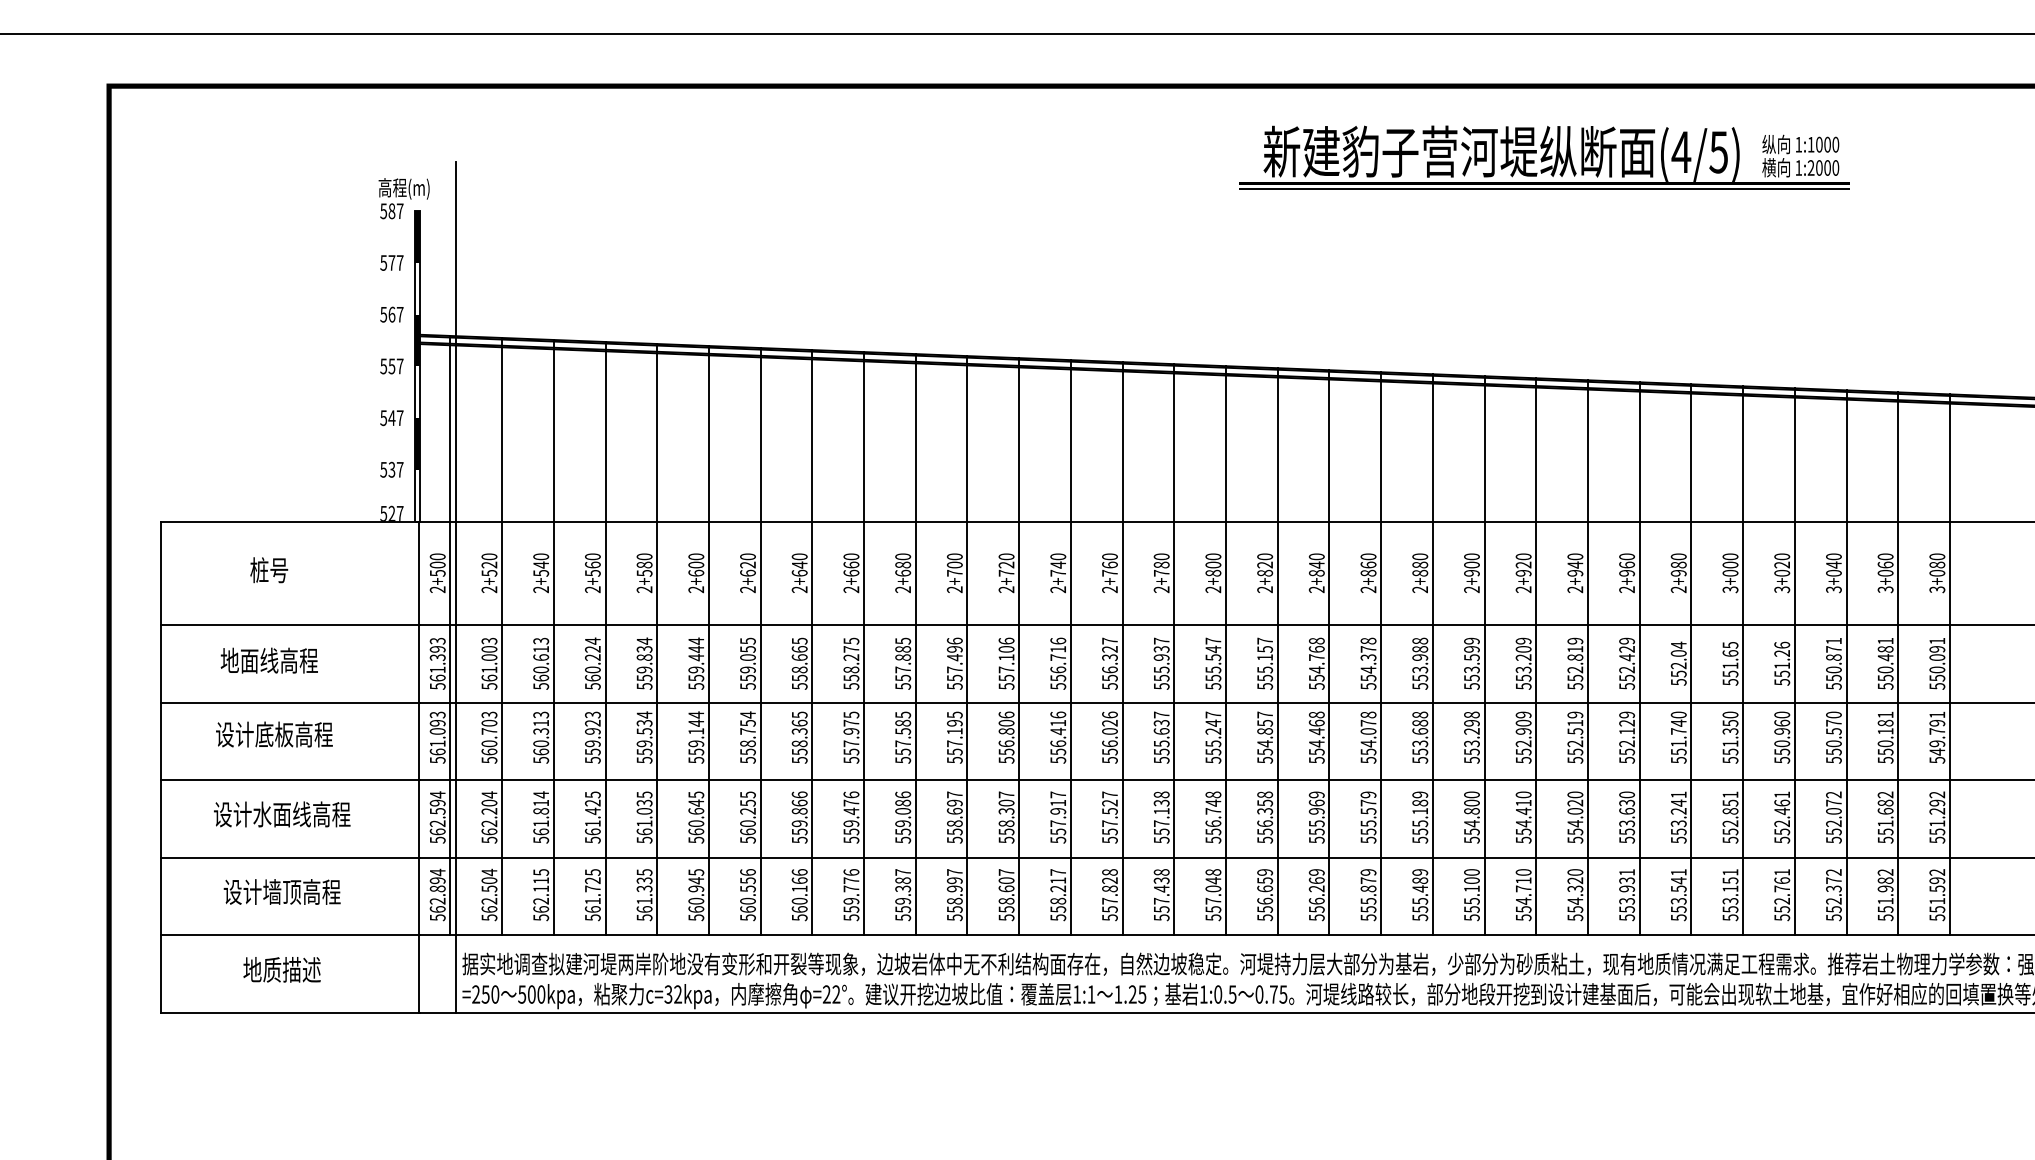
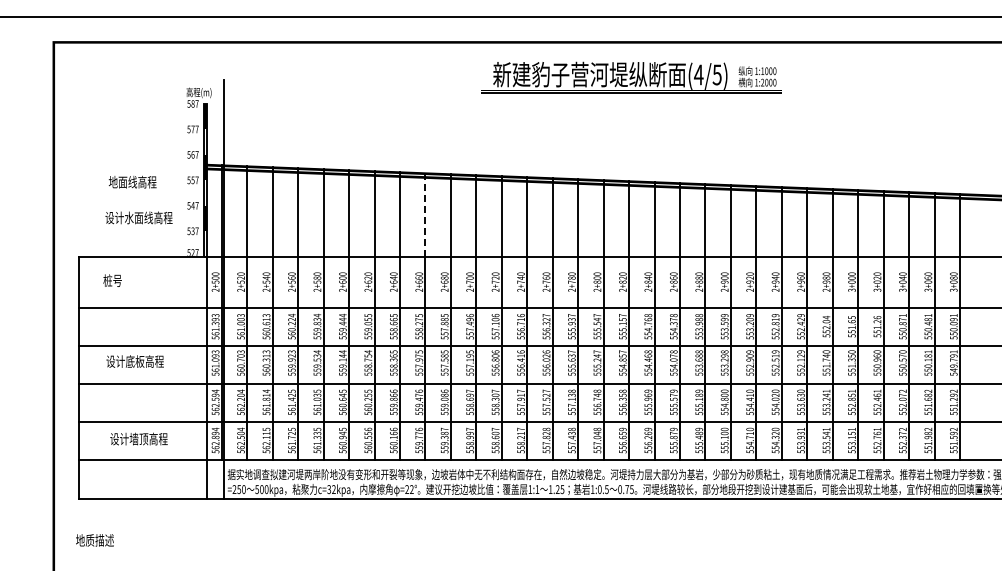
part: (1544, 157) -> (631, 77), moved
line: (864, 437) -> (425, 215), solid -> dashed
text: (268, 569) -> (112, 280), moved
text: (268, 659) -> (132, 181), moved
text: (281, 813) -> (138, 217), moved
text: (281, 970) -> (94, 540), moved

